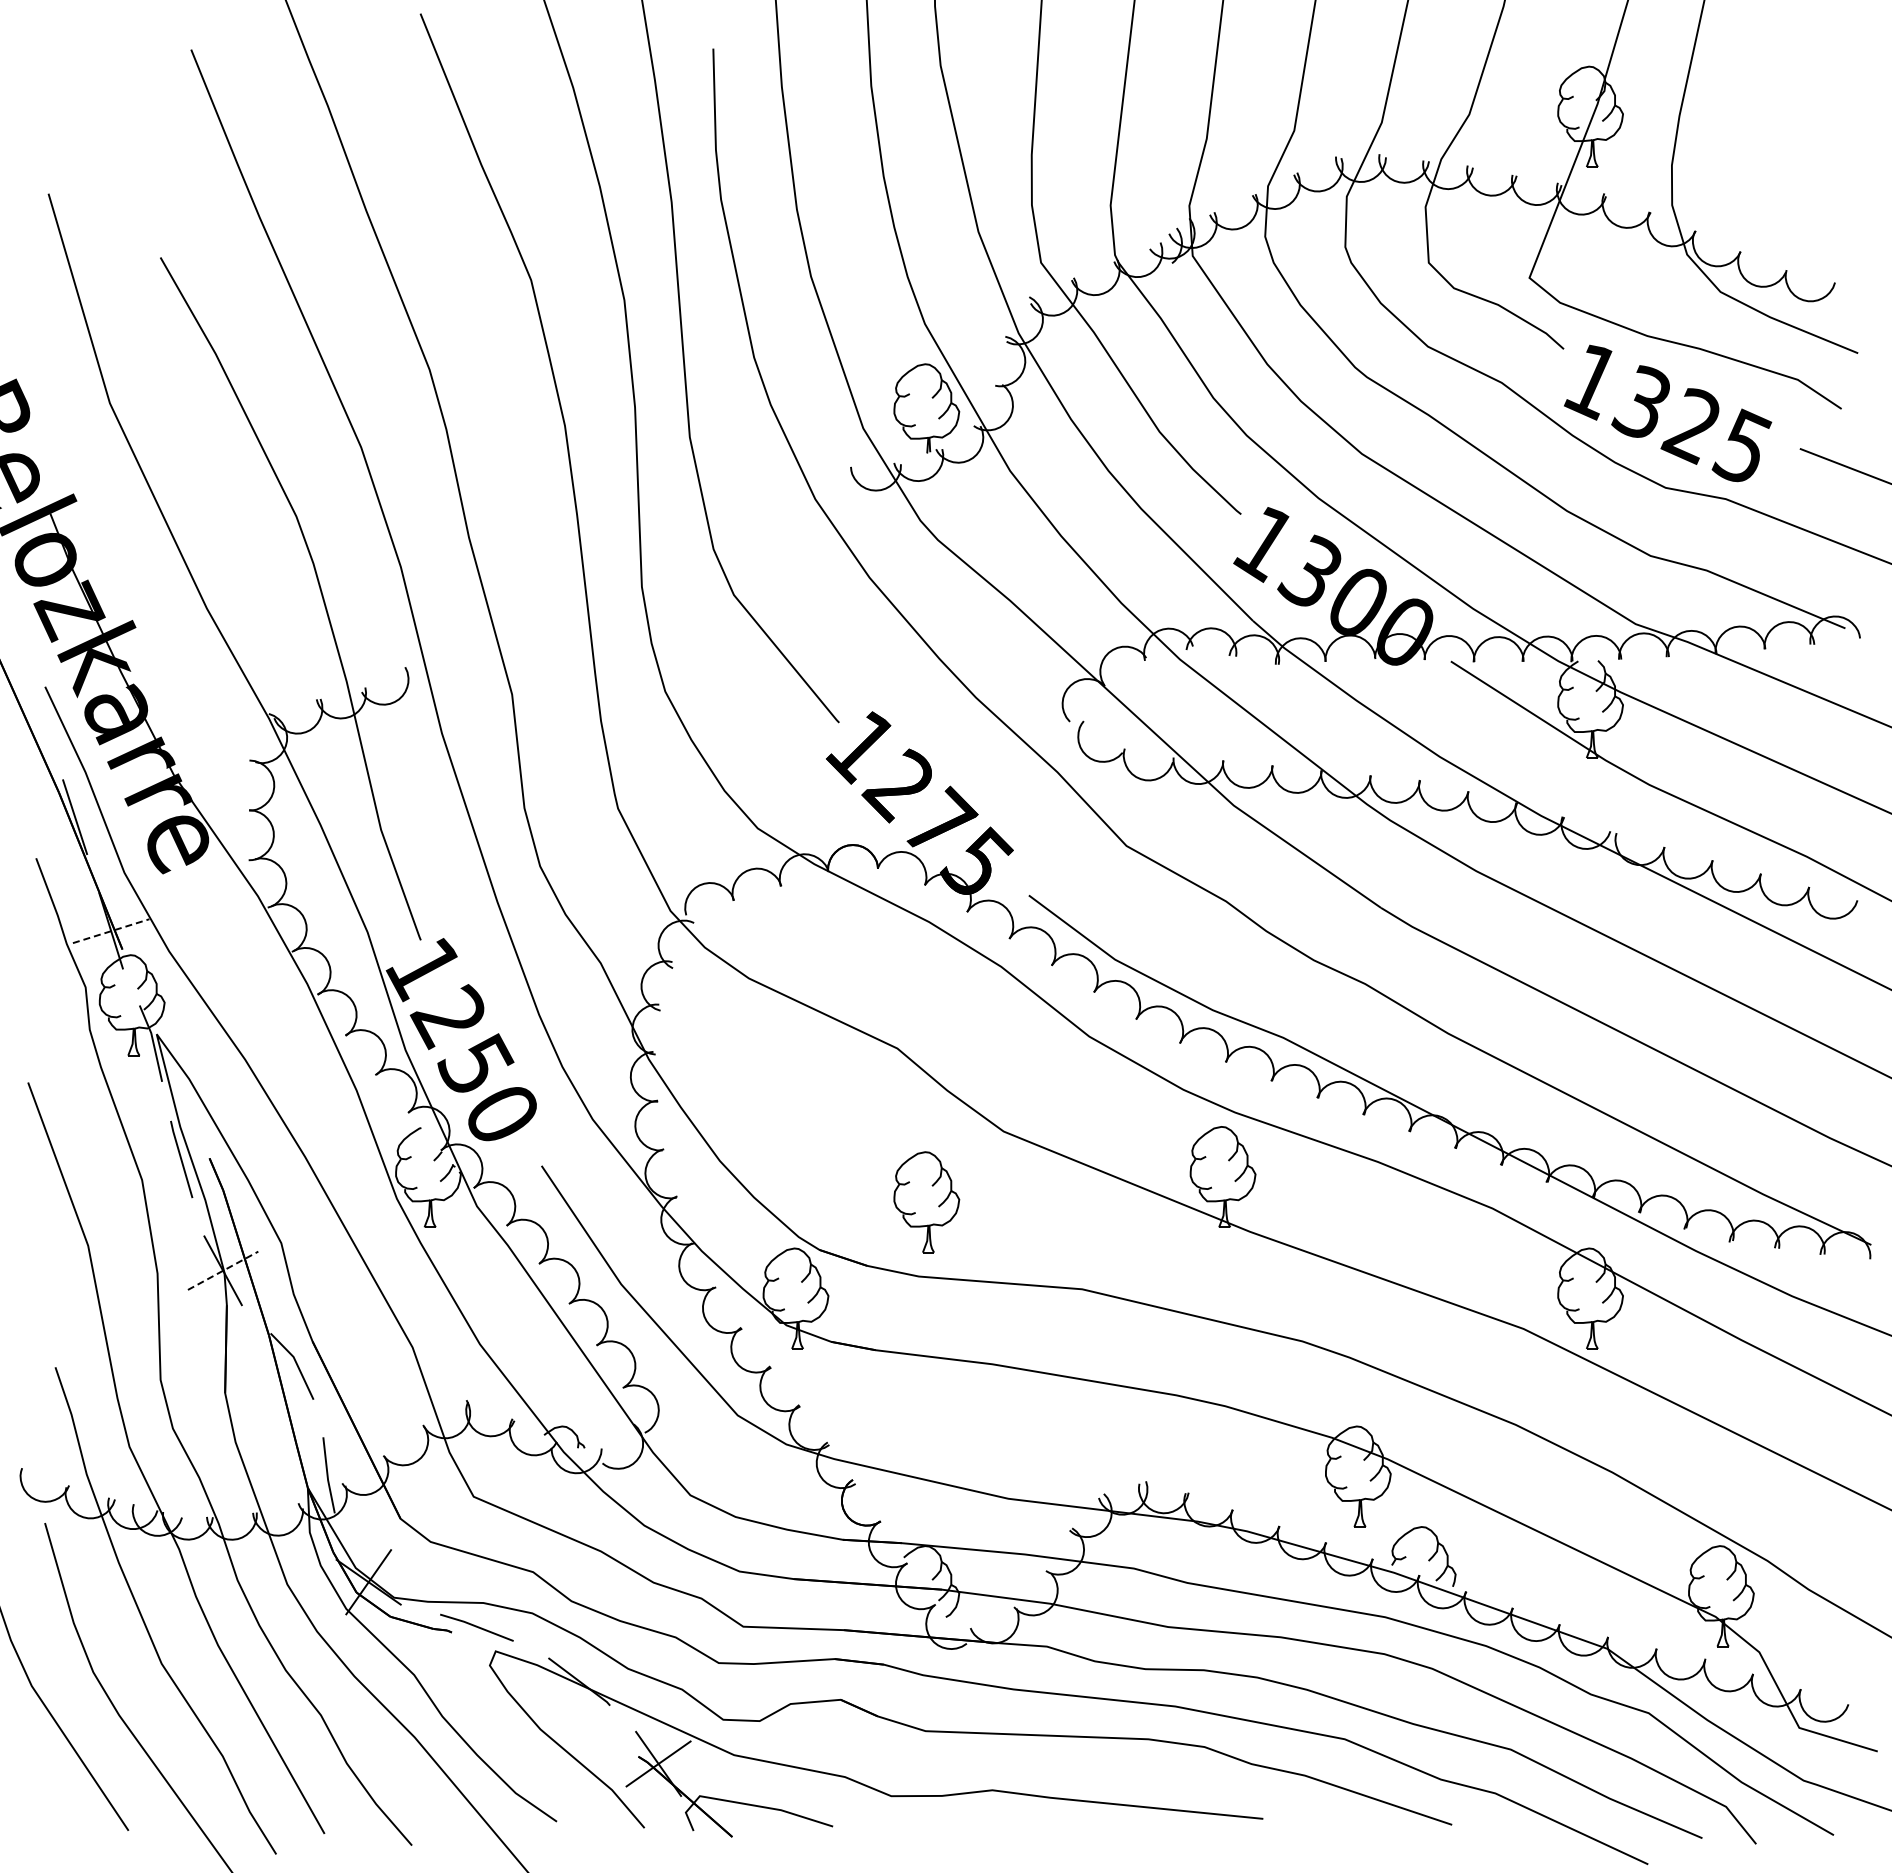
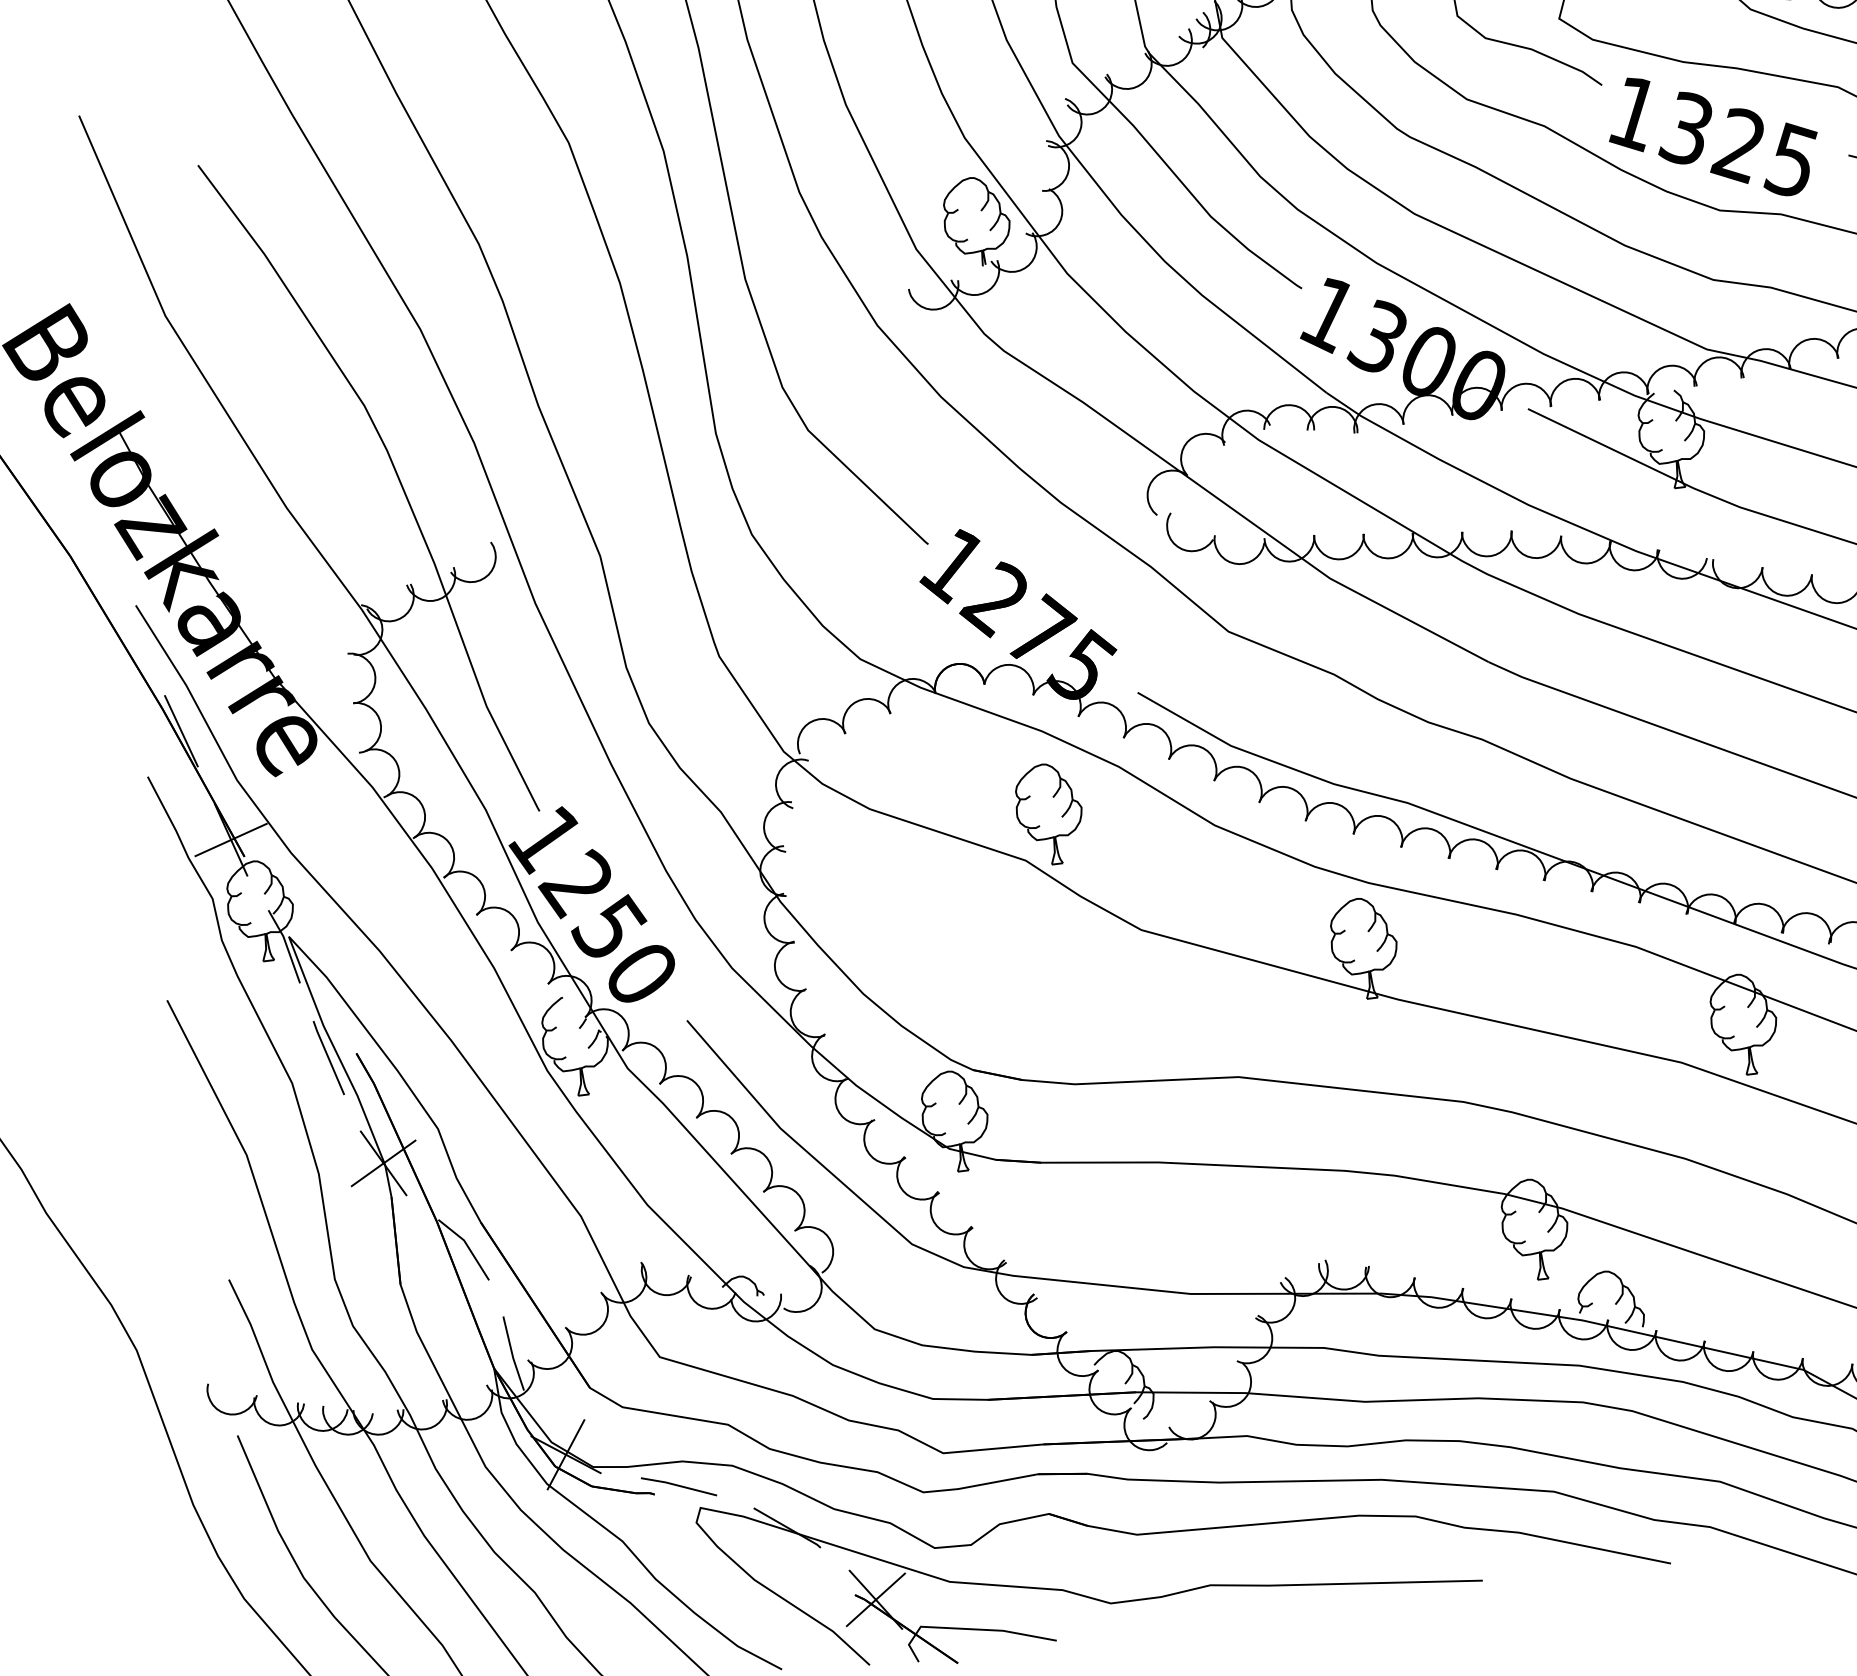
line: (111, 931) -> (231, 840), dashed -> solid
part: (926, 1202) -> (1049, 814), moved
line: (223, 1270) -> (383, 1163), dashed -> solid

